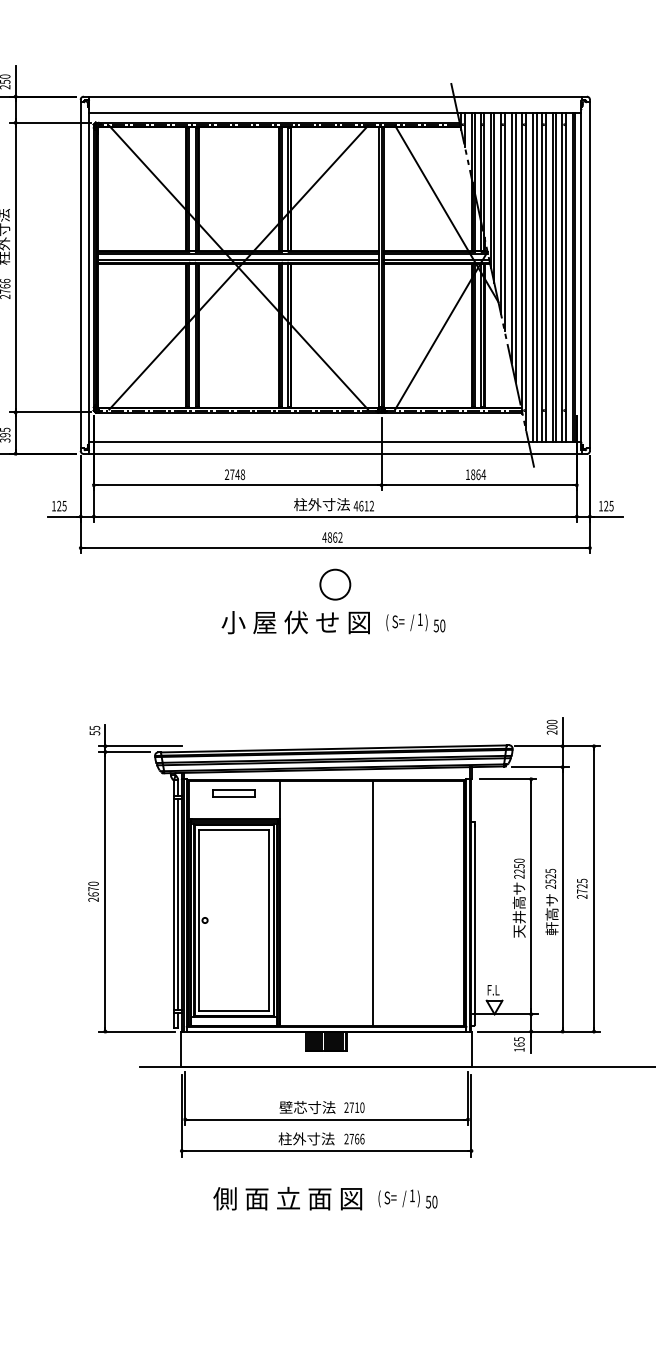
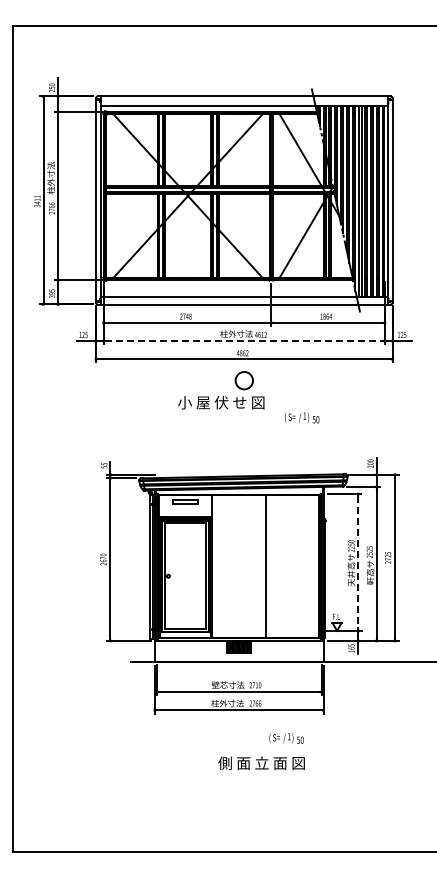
line: (335, 517) -> (244, 341), solid -> dashed
text: (416, 622) -> (302, 417), moved
line: (531, 896) -> (358, 562), solid -> dashed
text: (287, 1197) -> (261, 762), moved

